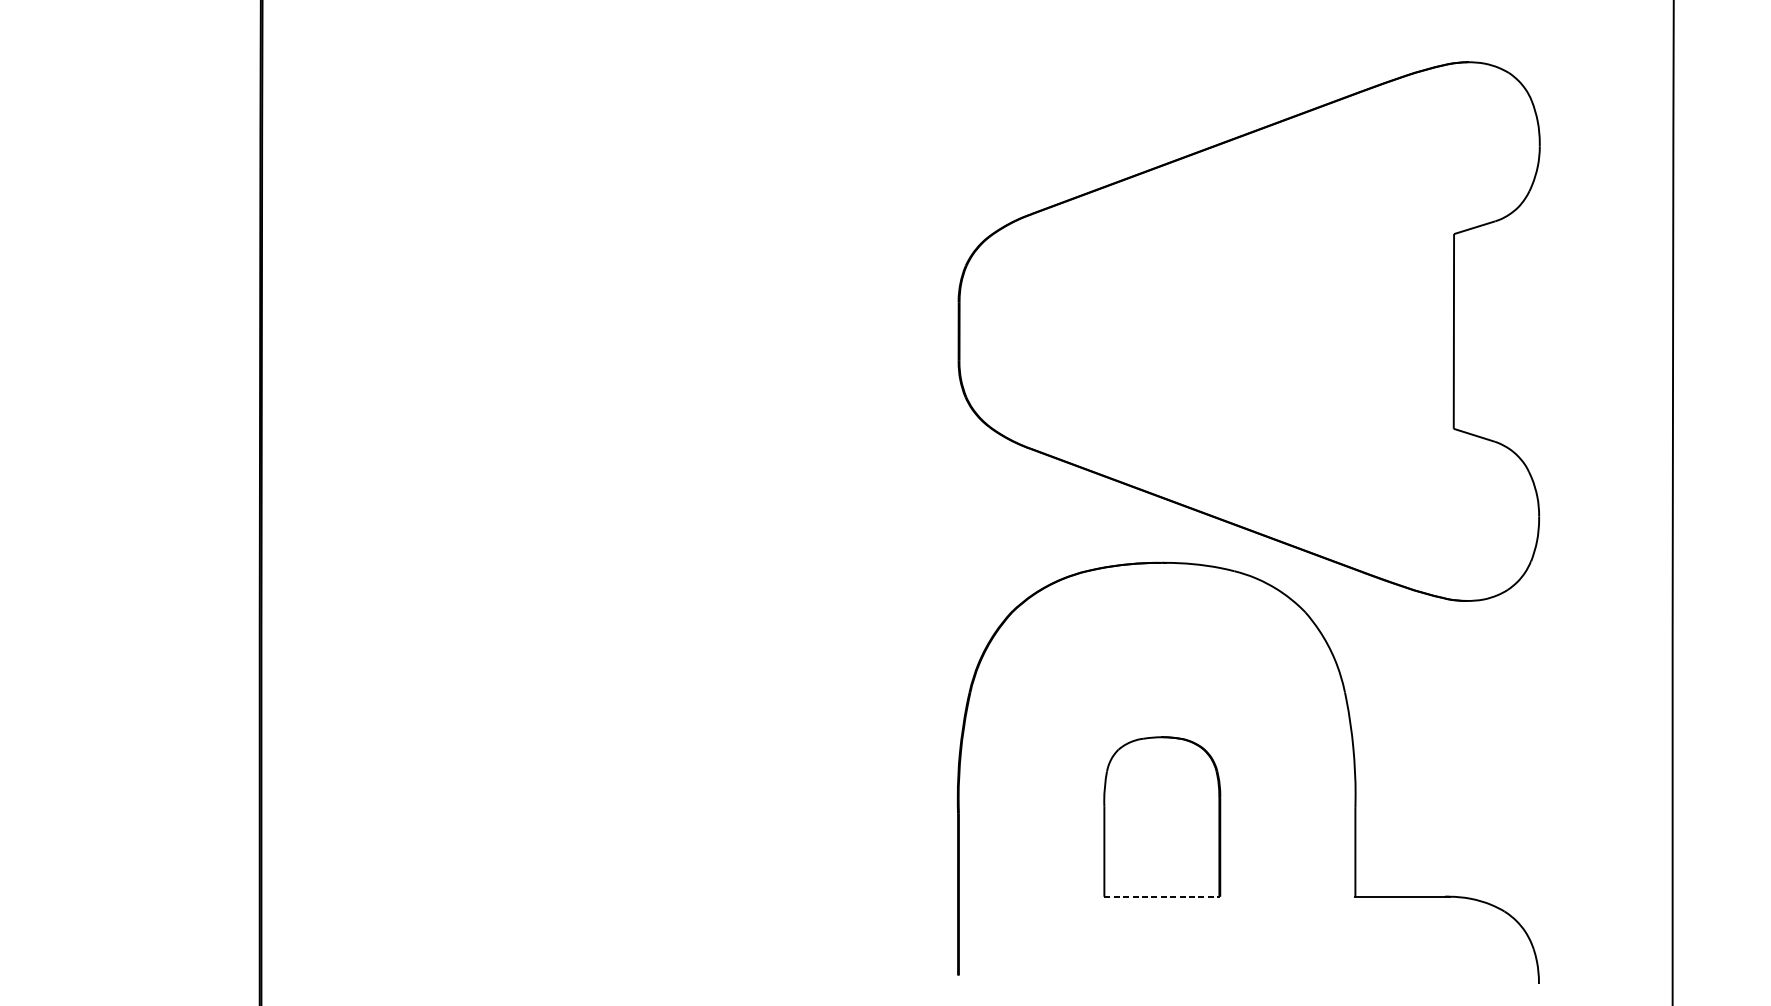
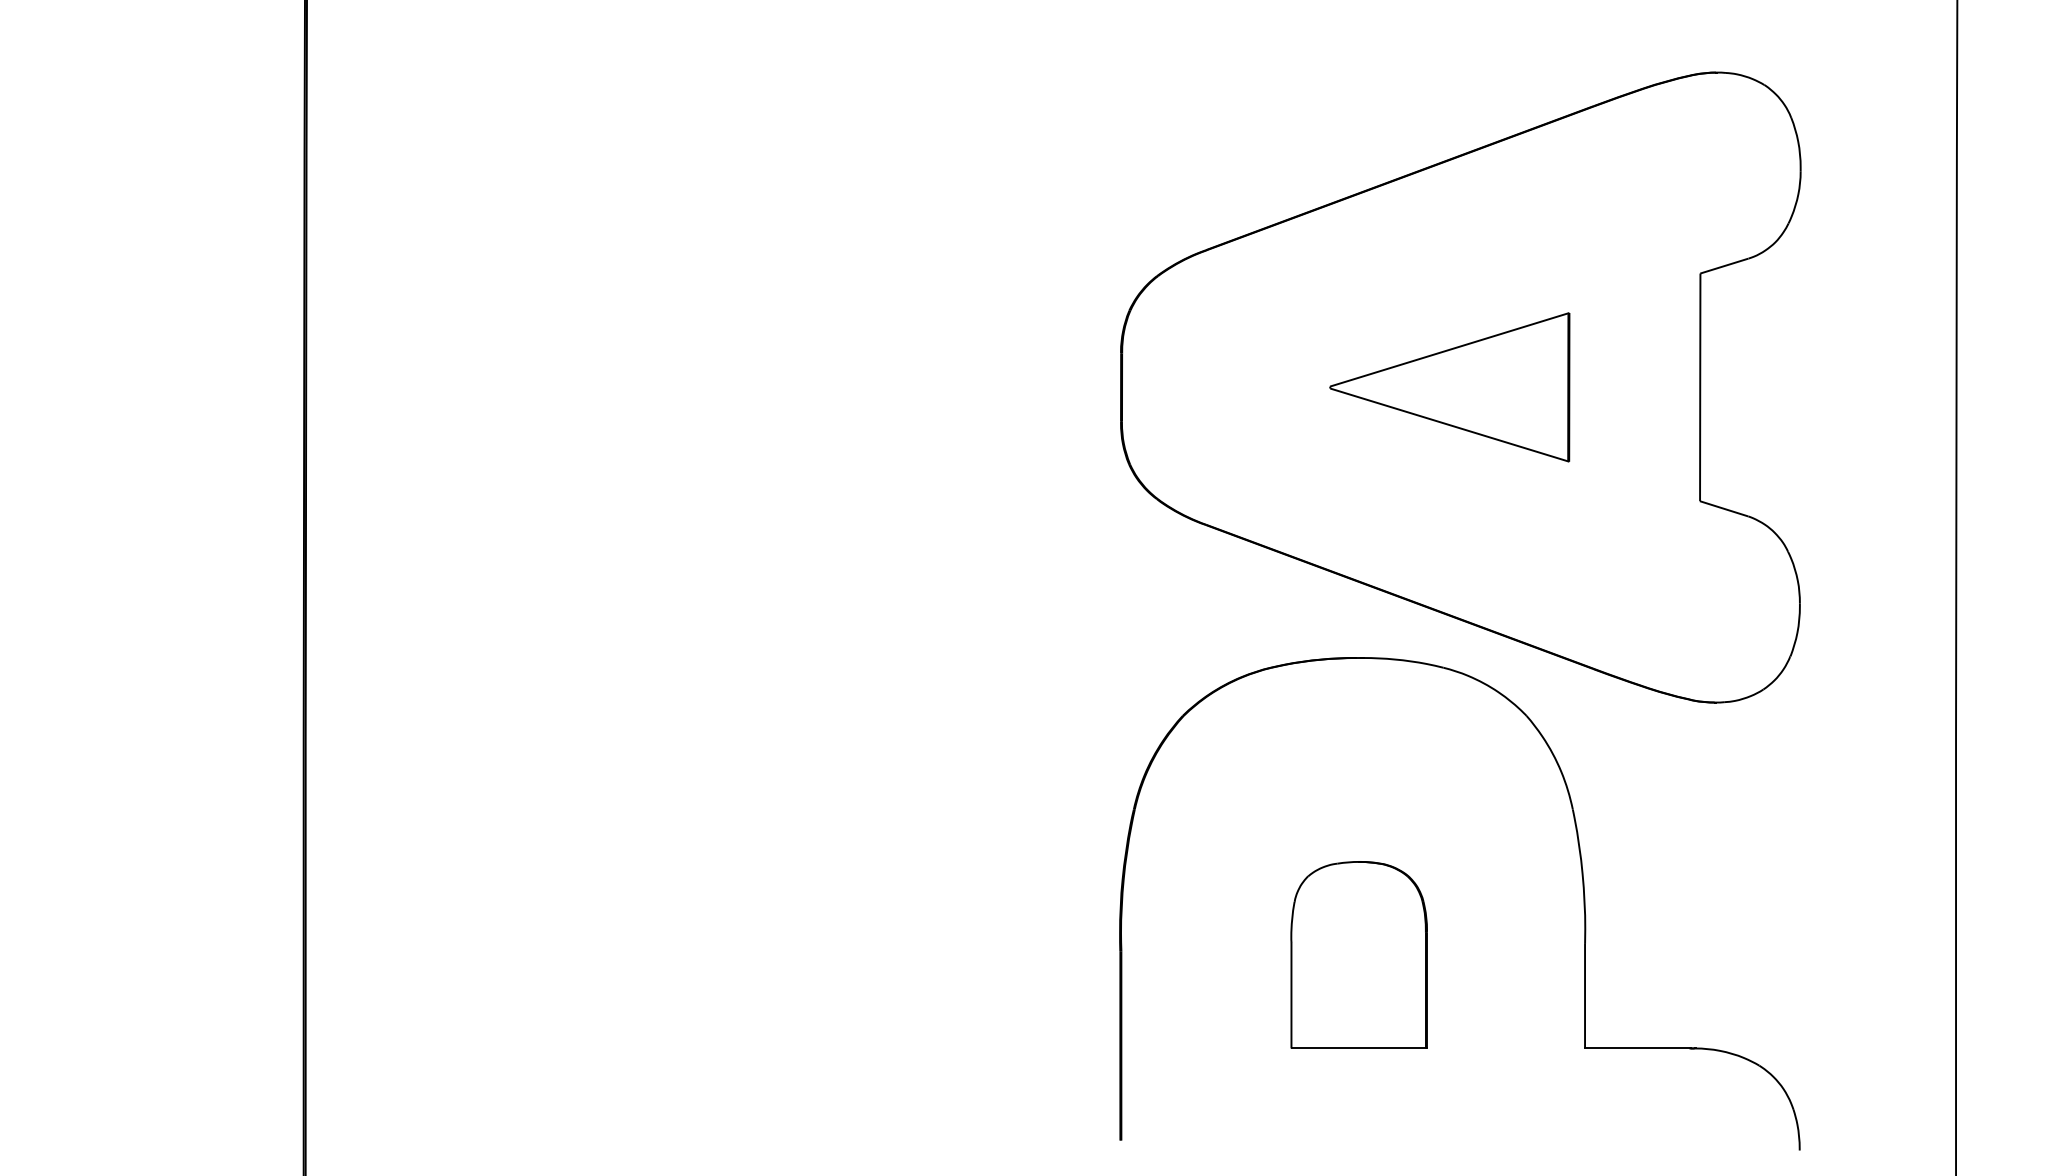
part: (1239, 331) -> (1449, 387), added
line: (1162, 896) -> (1359, 1048), dashed -> solid

